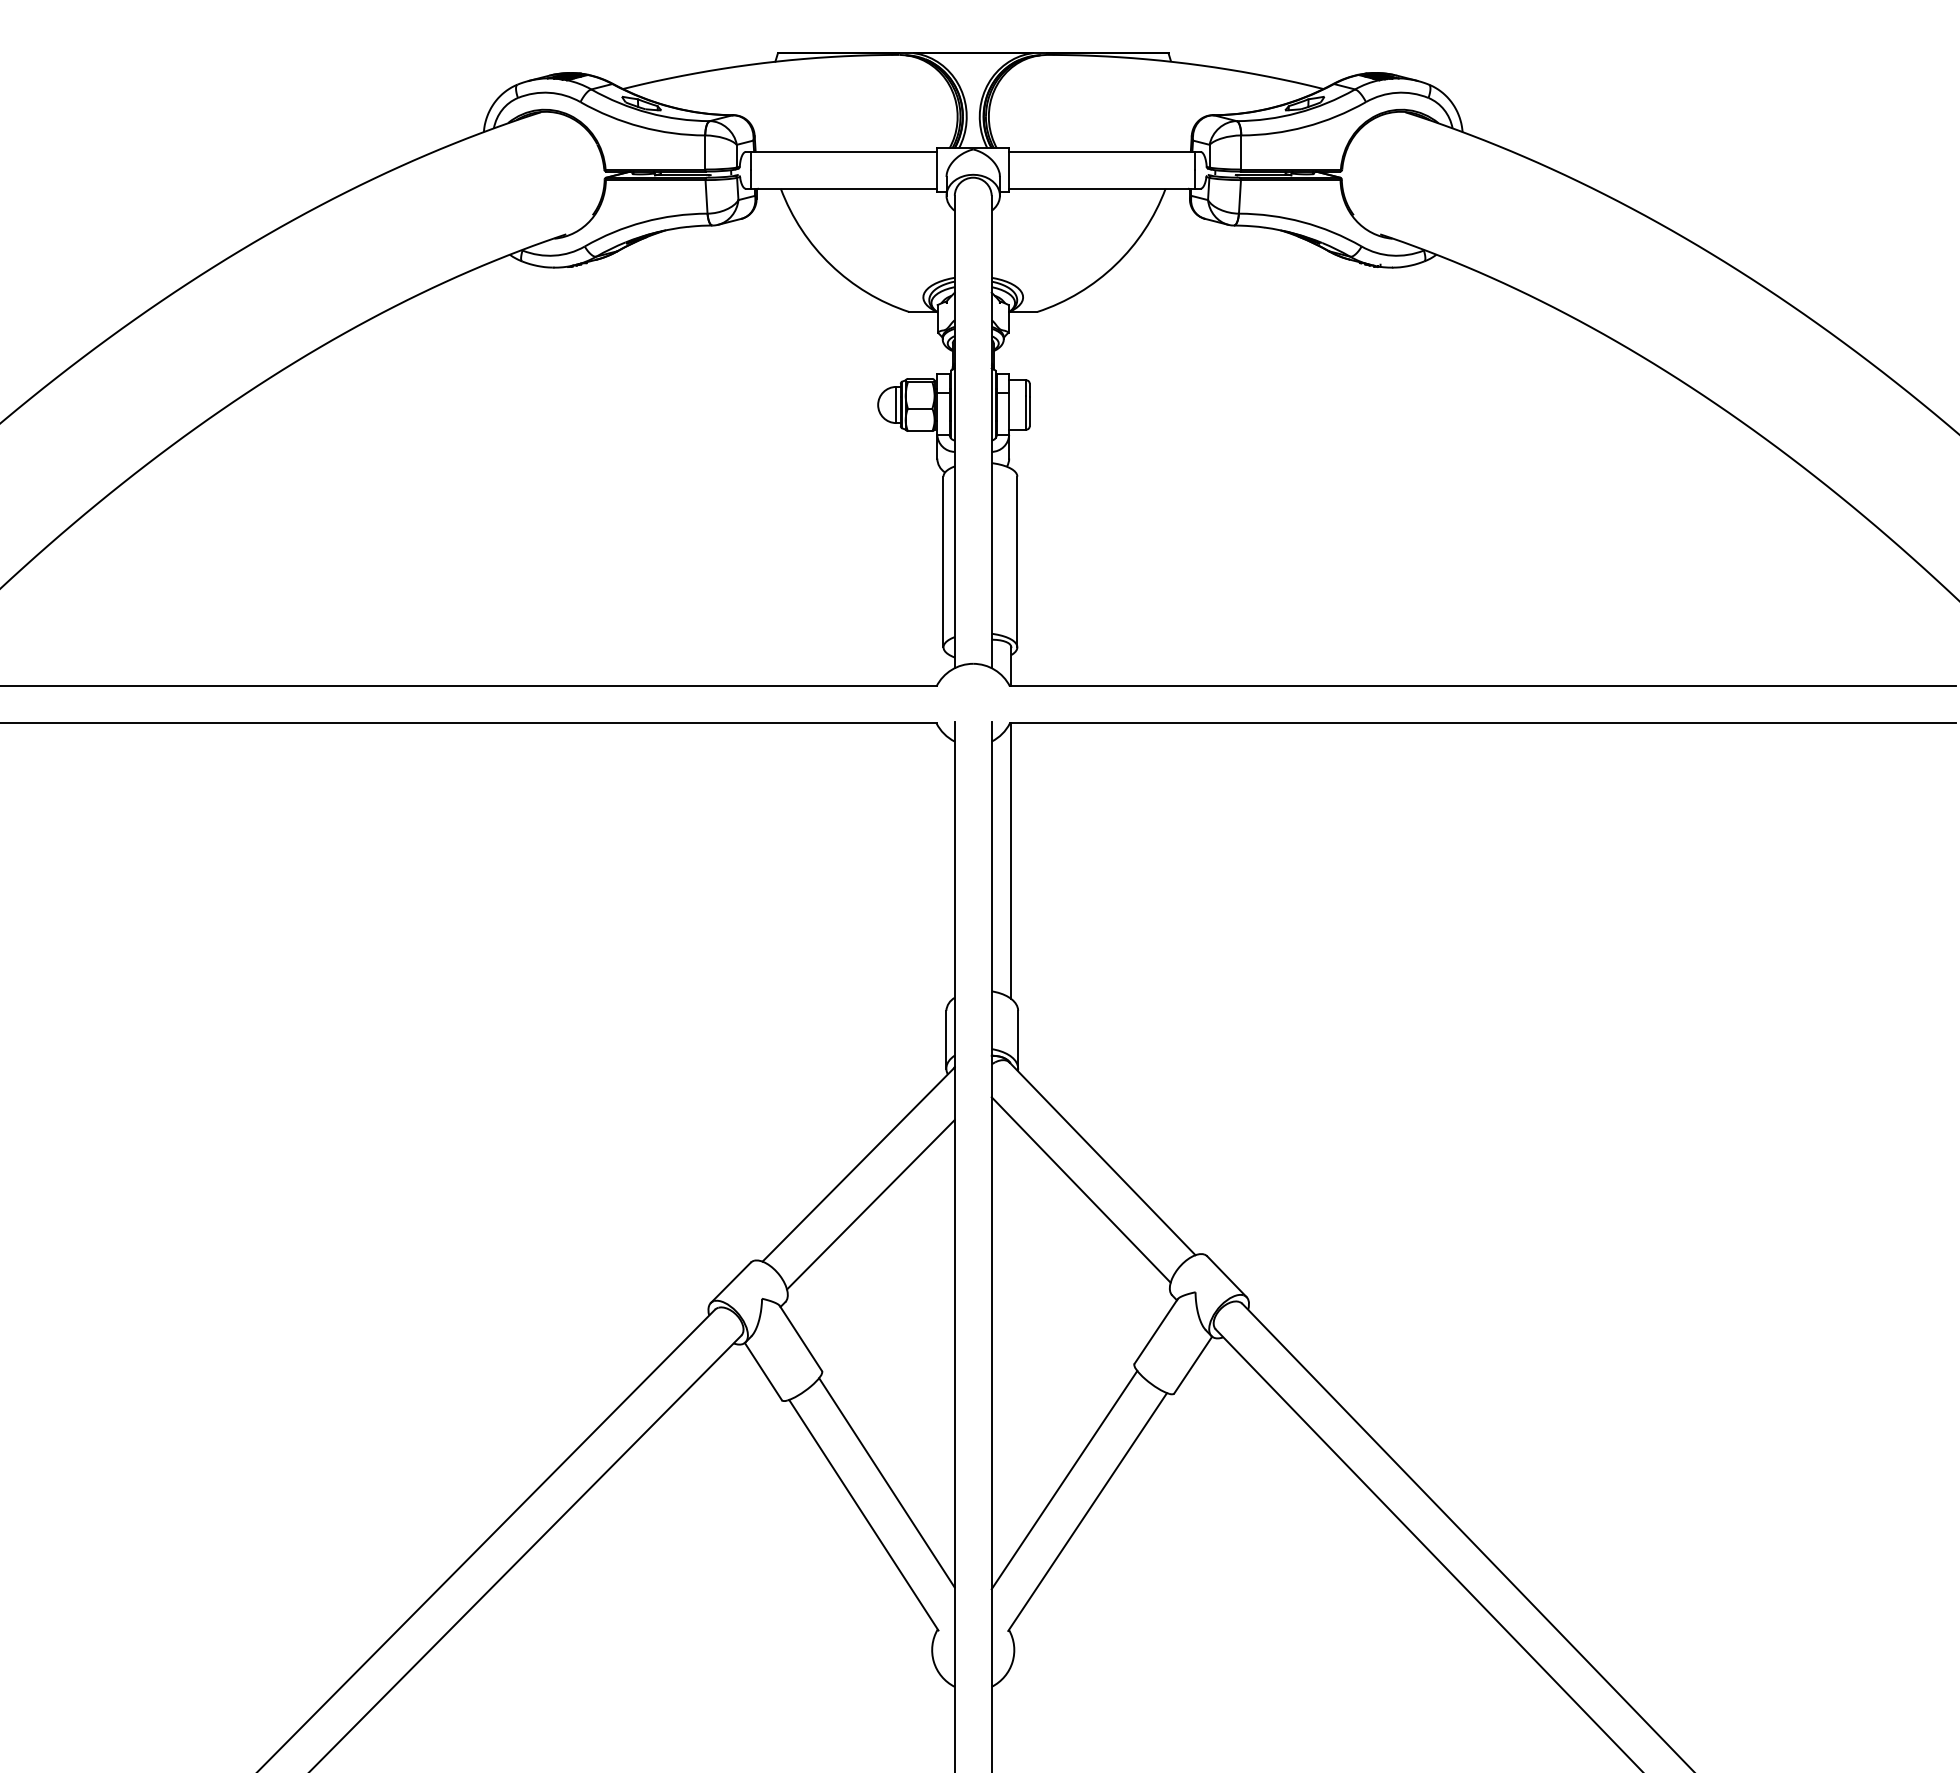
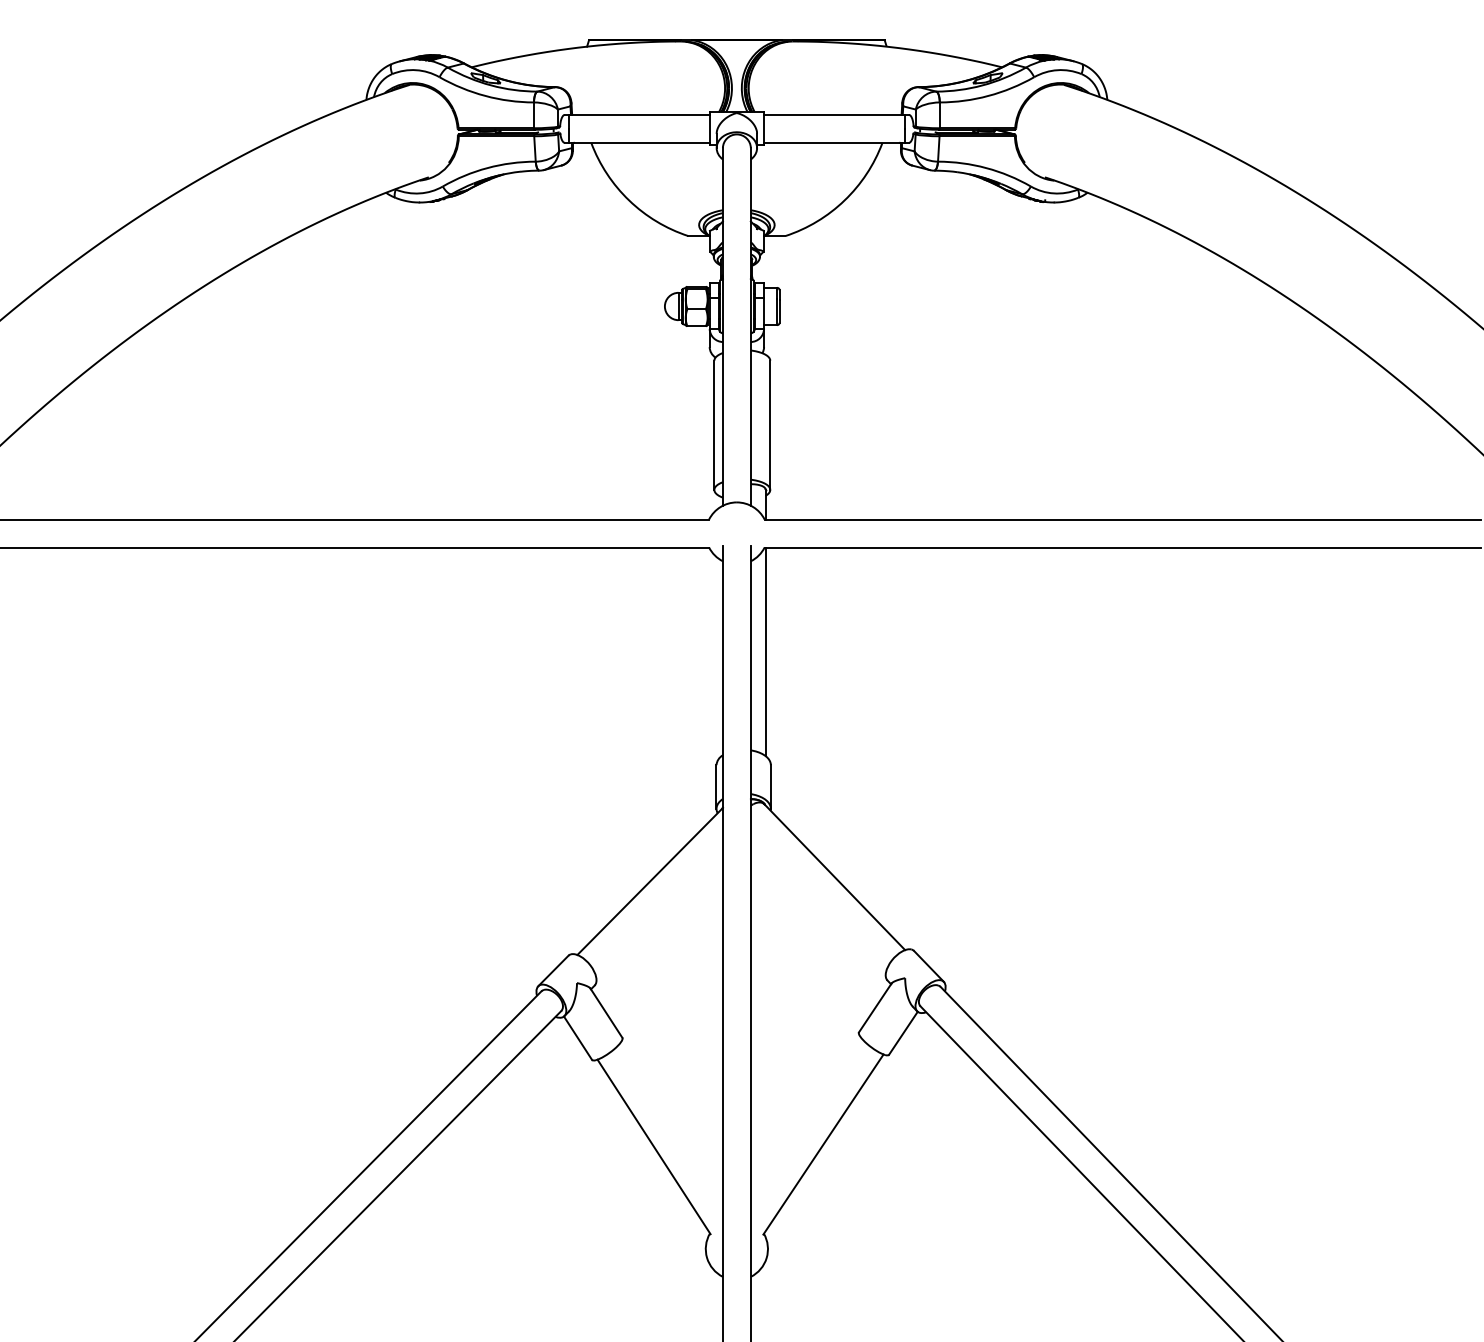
line: (1080, 1189) -> (818, 900), removed
line: (870, 1204) -> (659, 911), removed
line: (1064, 1479) -> (805, 1119), removed
line: (886, 1482) -> (671, 1122), removed

